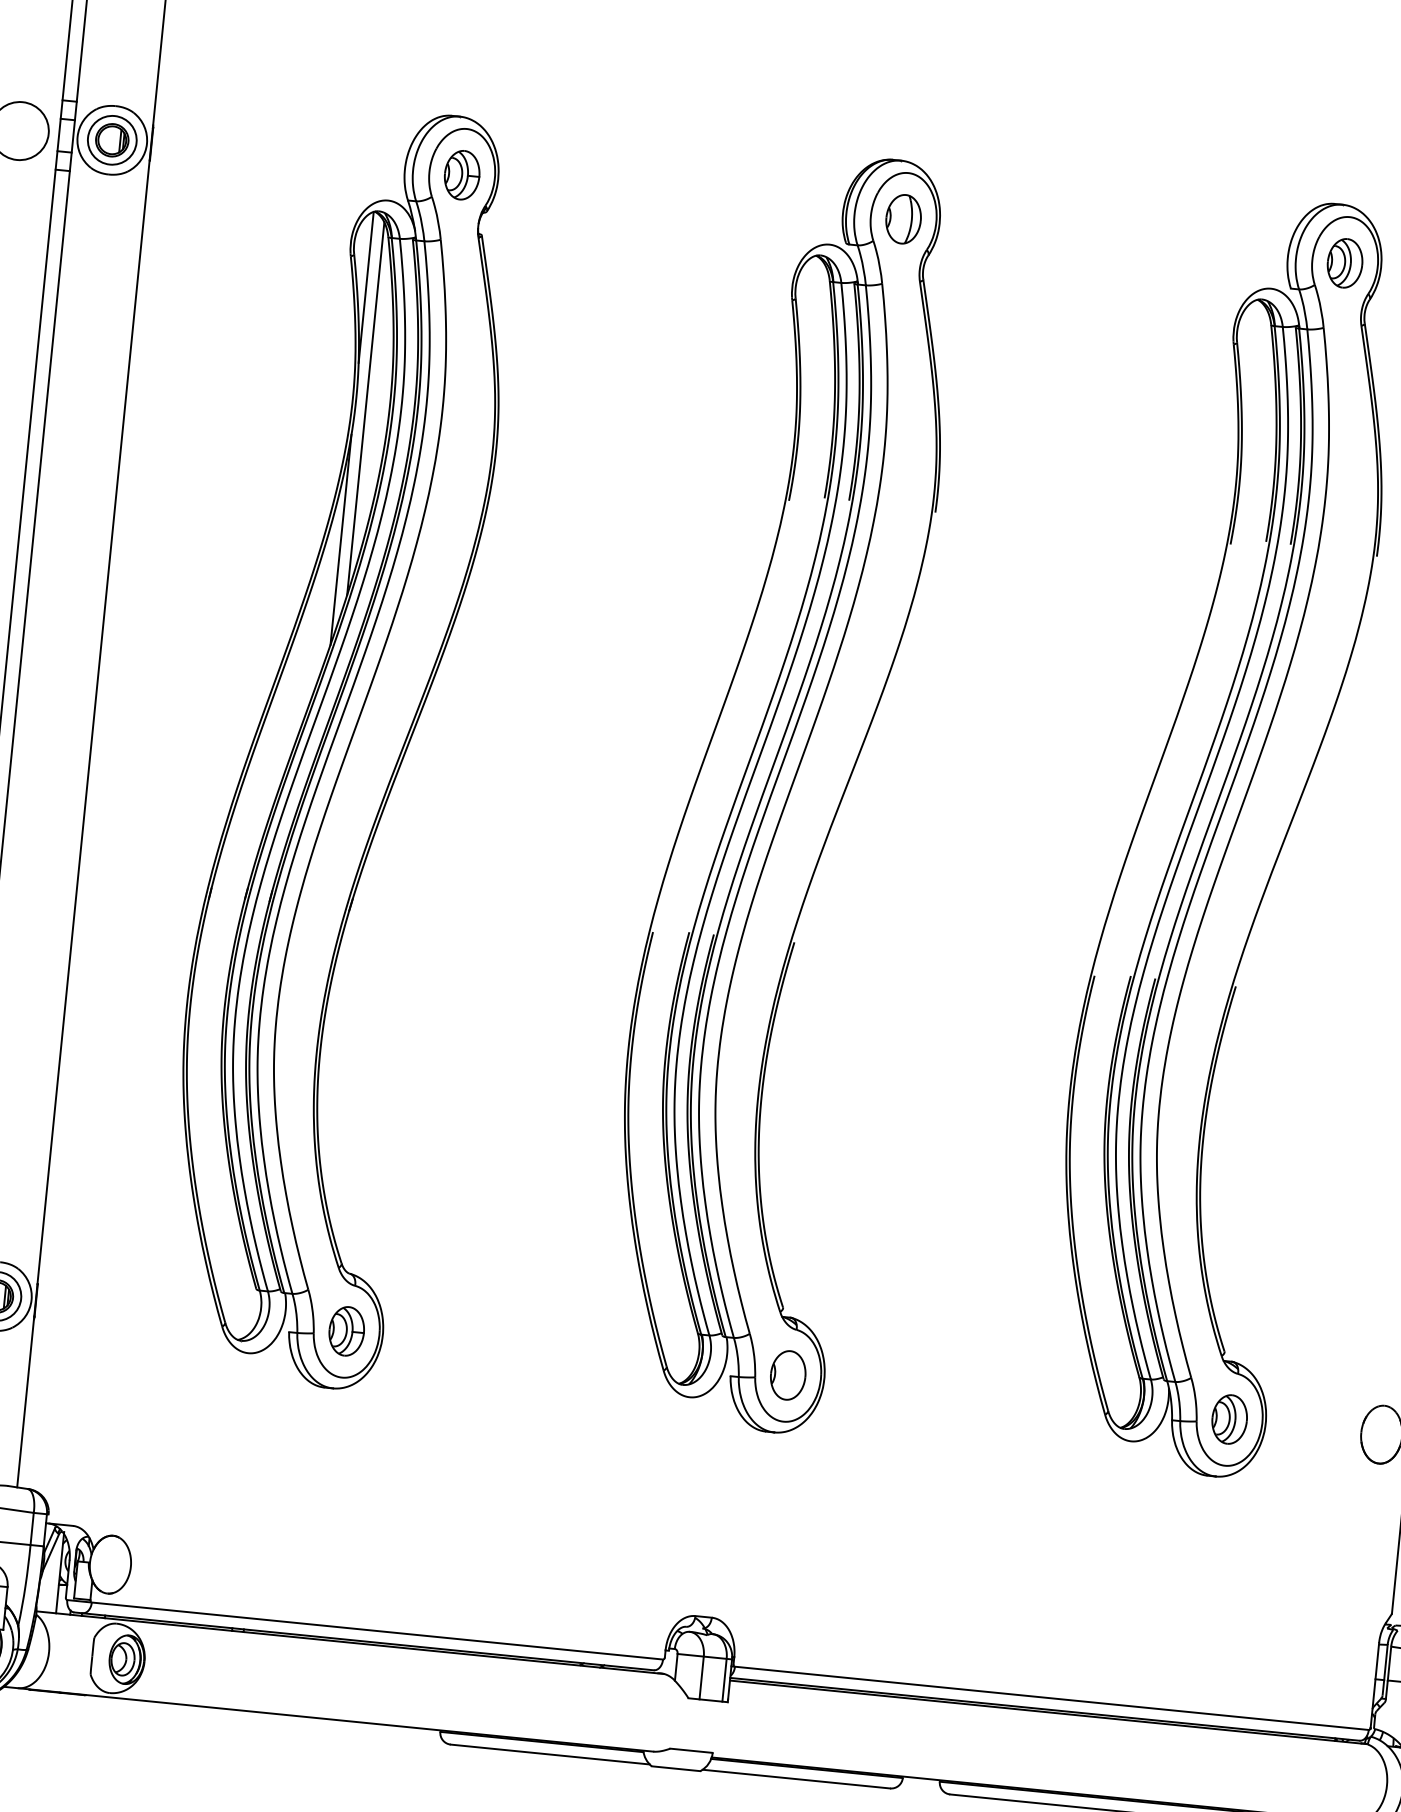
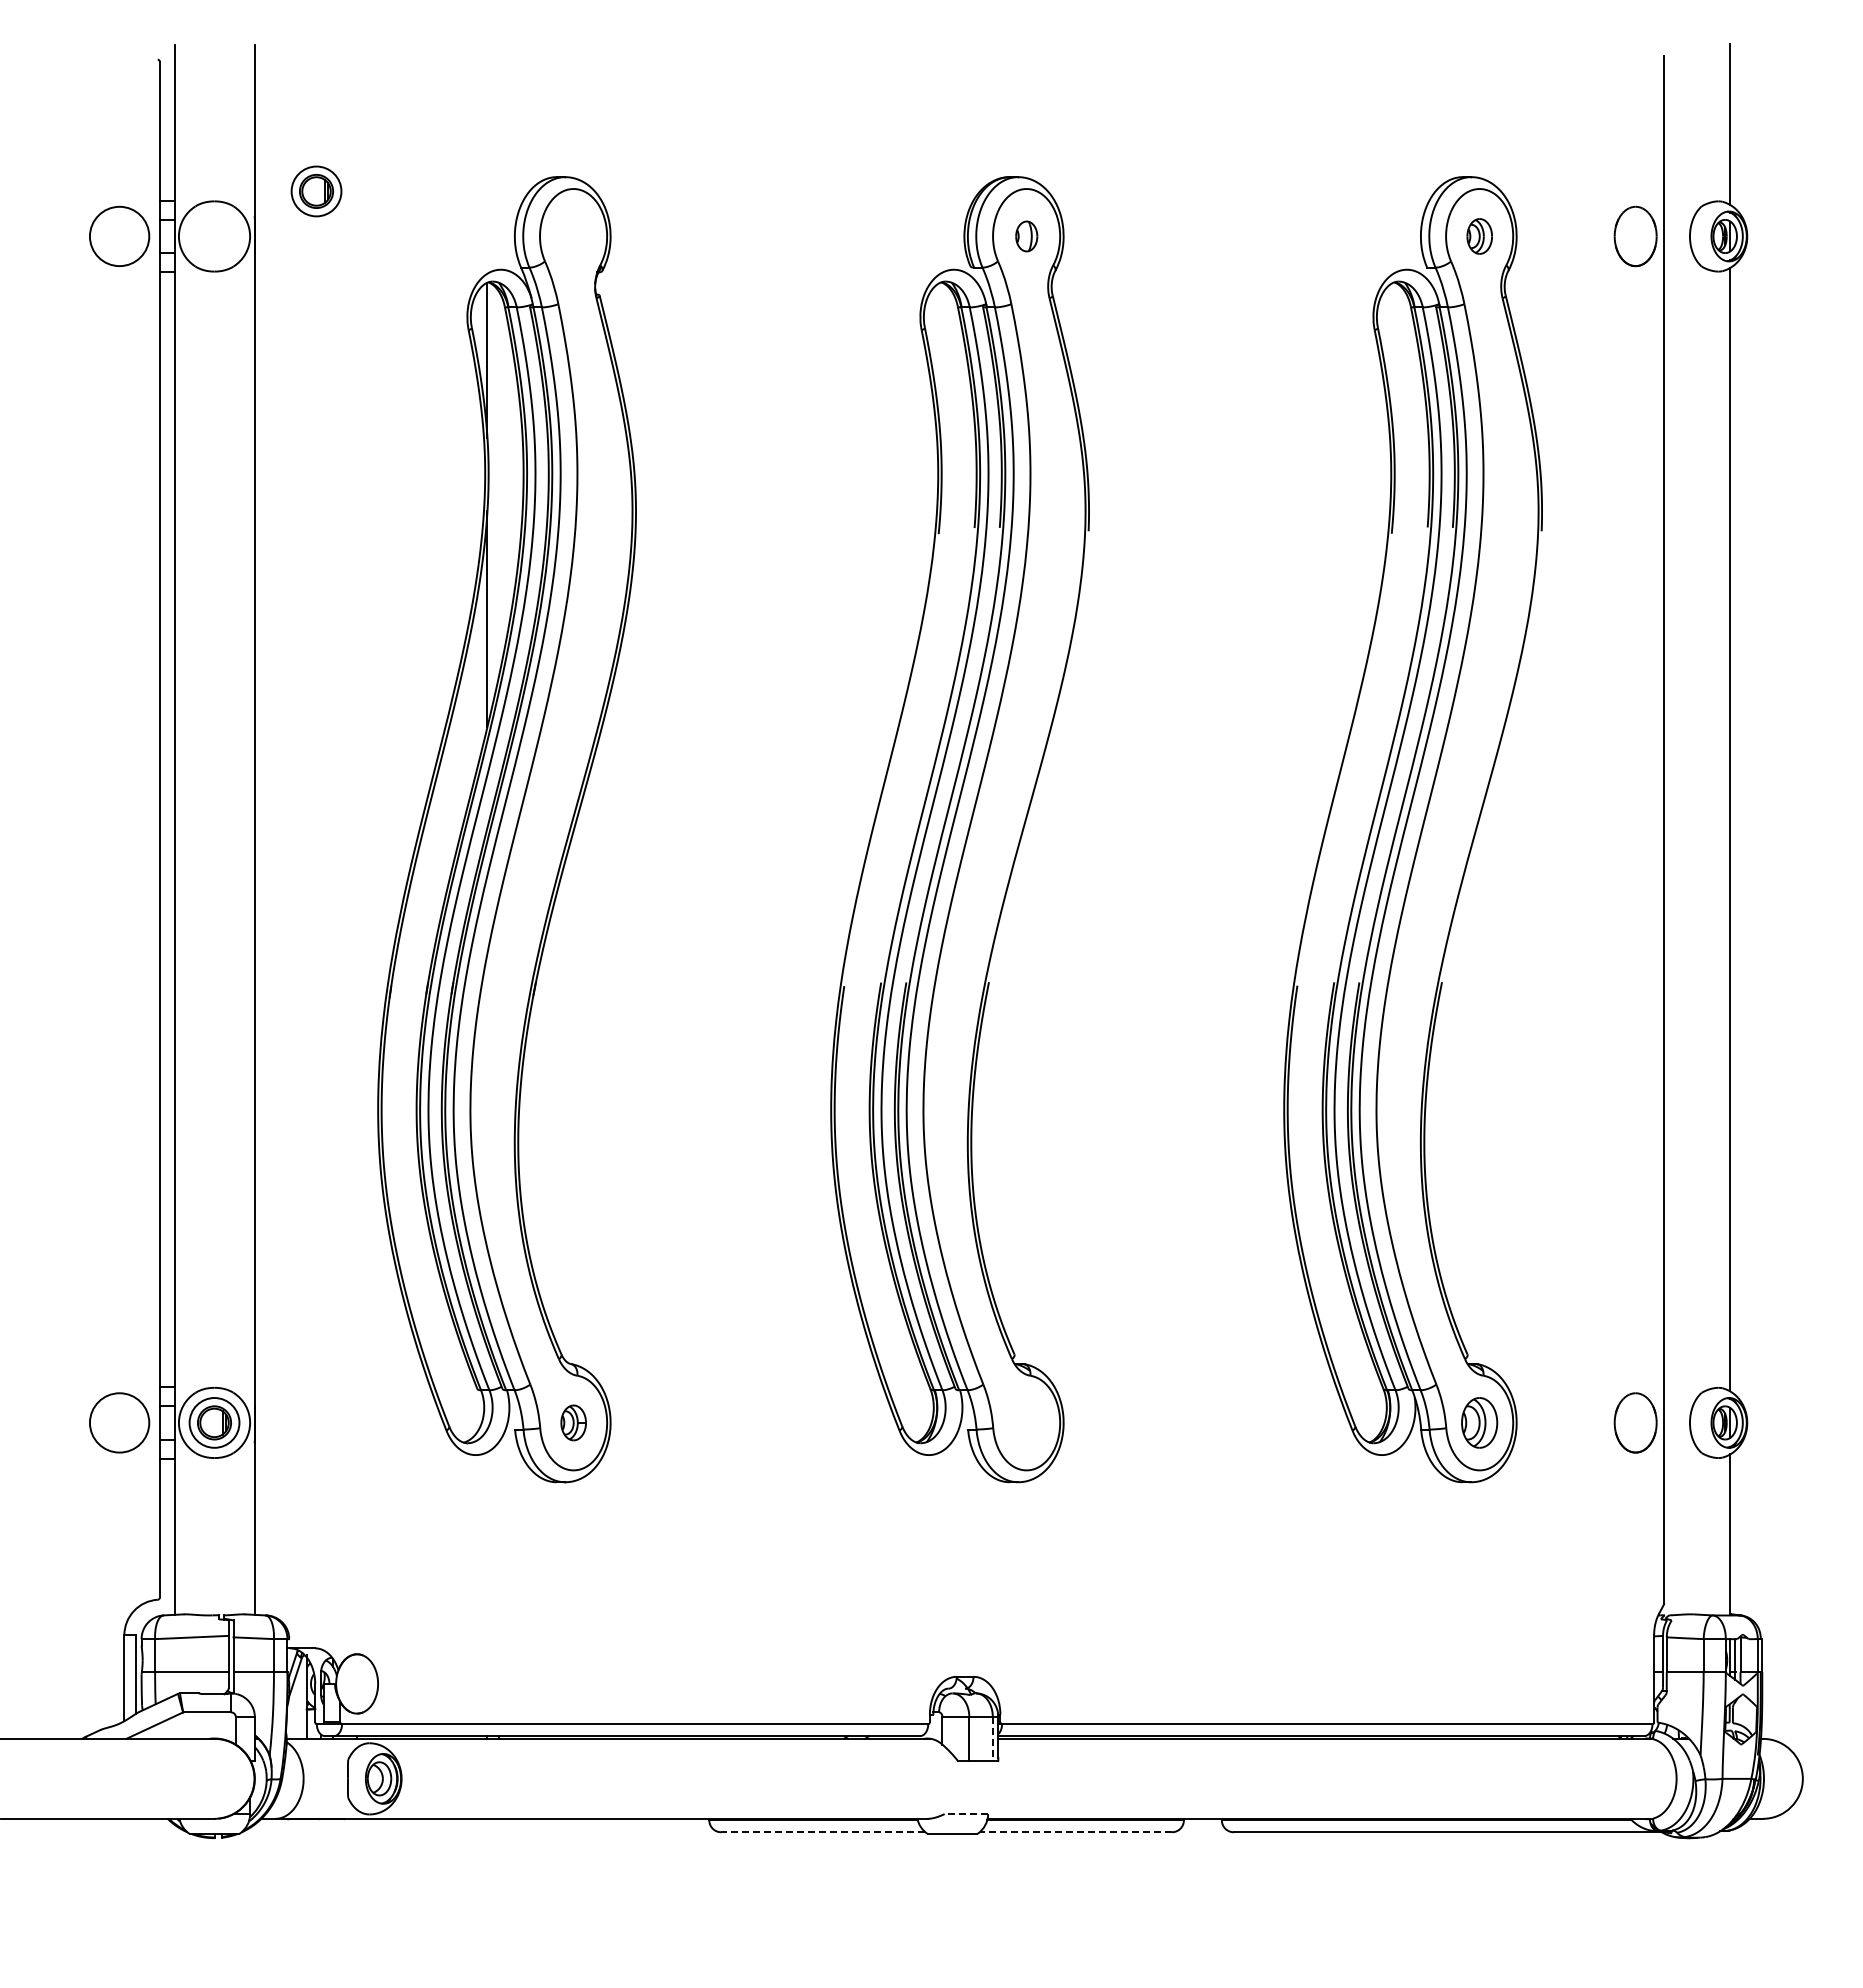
part: (112, 140) -> (316, 191), moved
part: (462, 175) -> (573, 236), removed
part: (903, 219) -> (1026, 236), size x0.6
part: (1344, 263) -> (1479, 236), size x0.7
line: (365, 408) -> (499, 483), removed
part: (346, 1330) -> (573, 1422), size x0.7
part: (788, 1375) -> (1026, 1422), removed
line: (724, 1680) -> (992, 1739), solid -> dashed
line: (691, 1751) -> (966, 1814), solid -> dashed
line: (549, 1754) -> (822, 1832), solid -> dashed
line: (796, 1779) -> (1075, 1832), solid -> dashed

